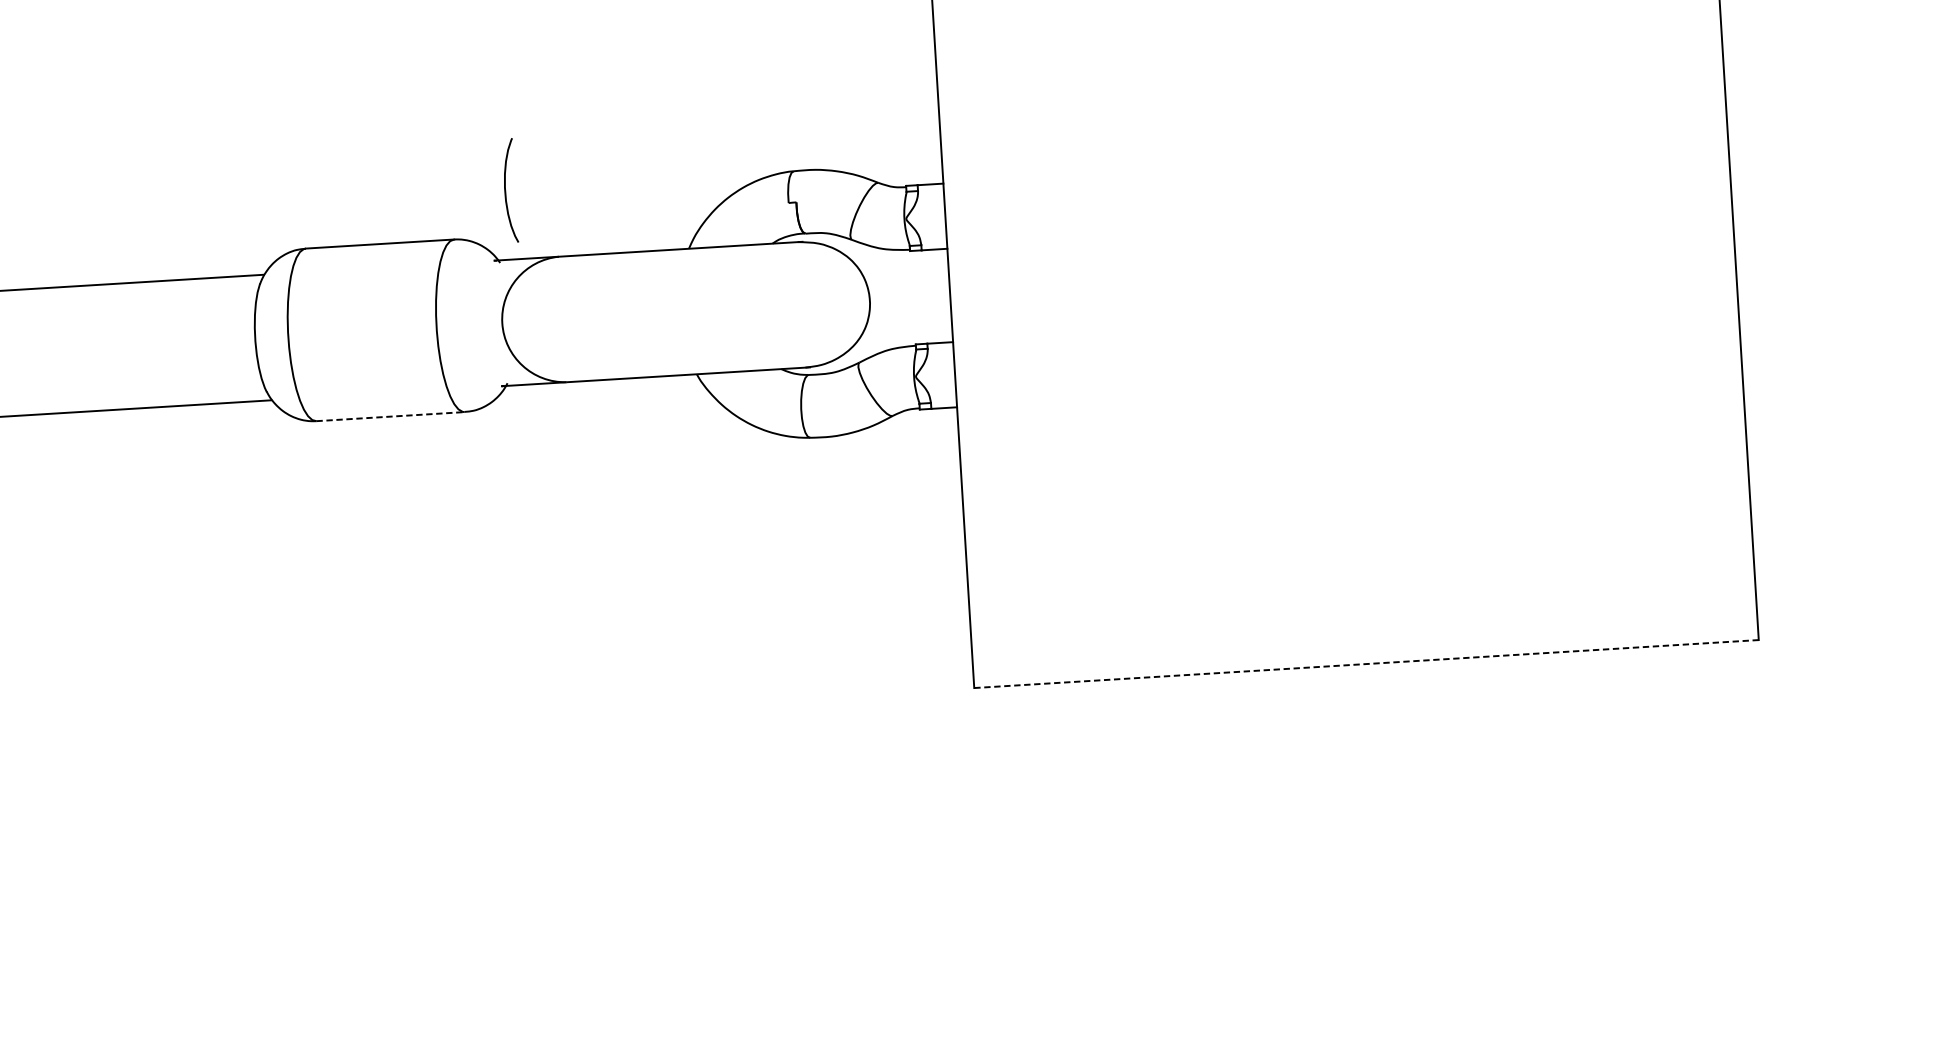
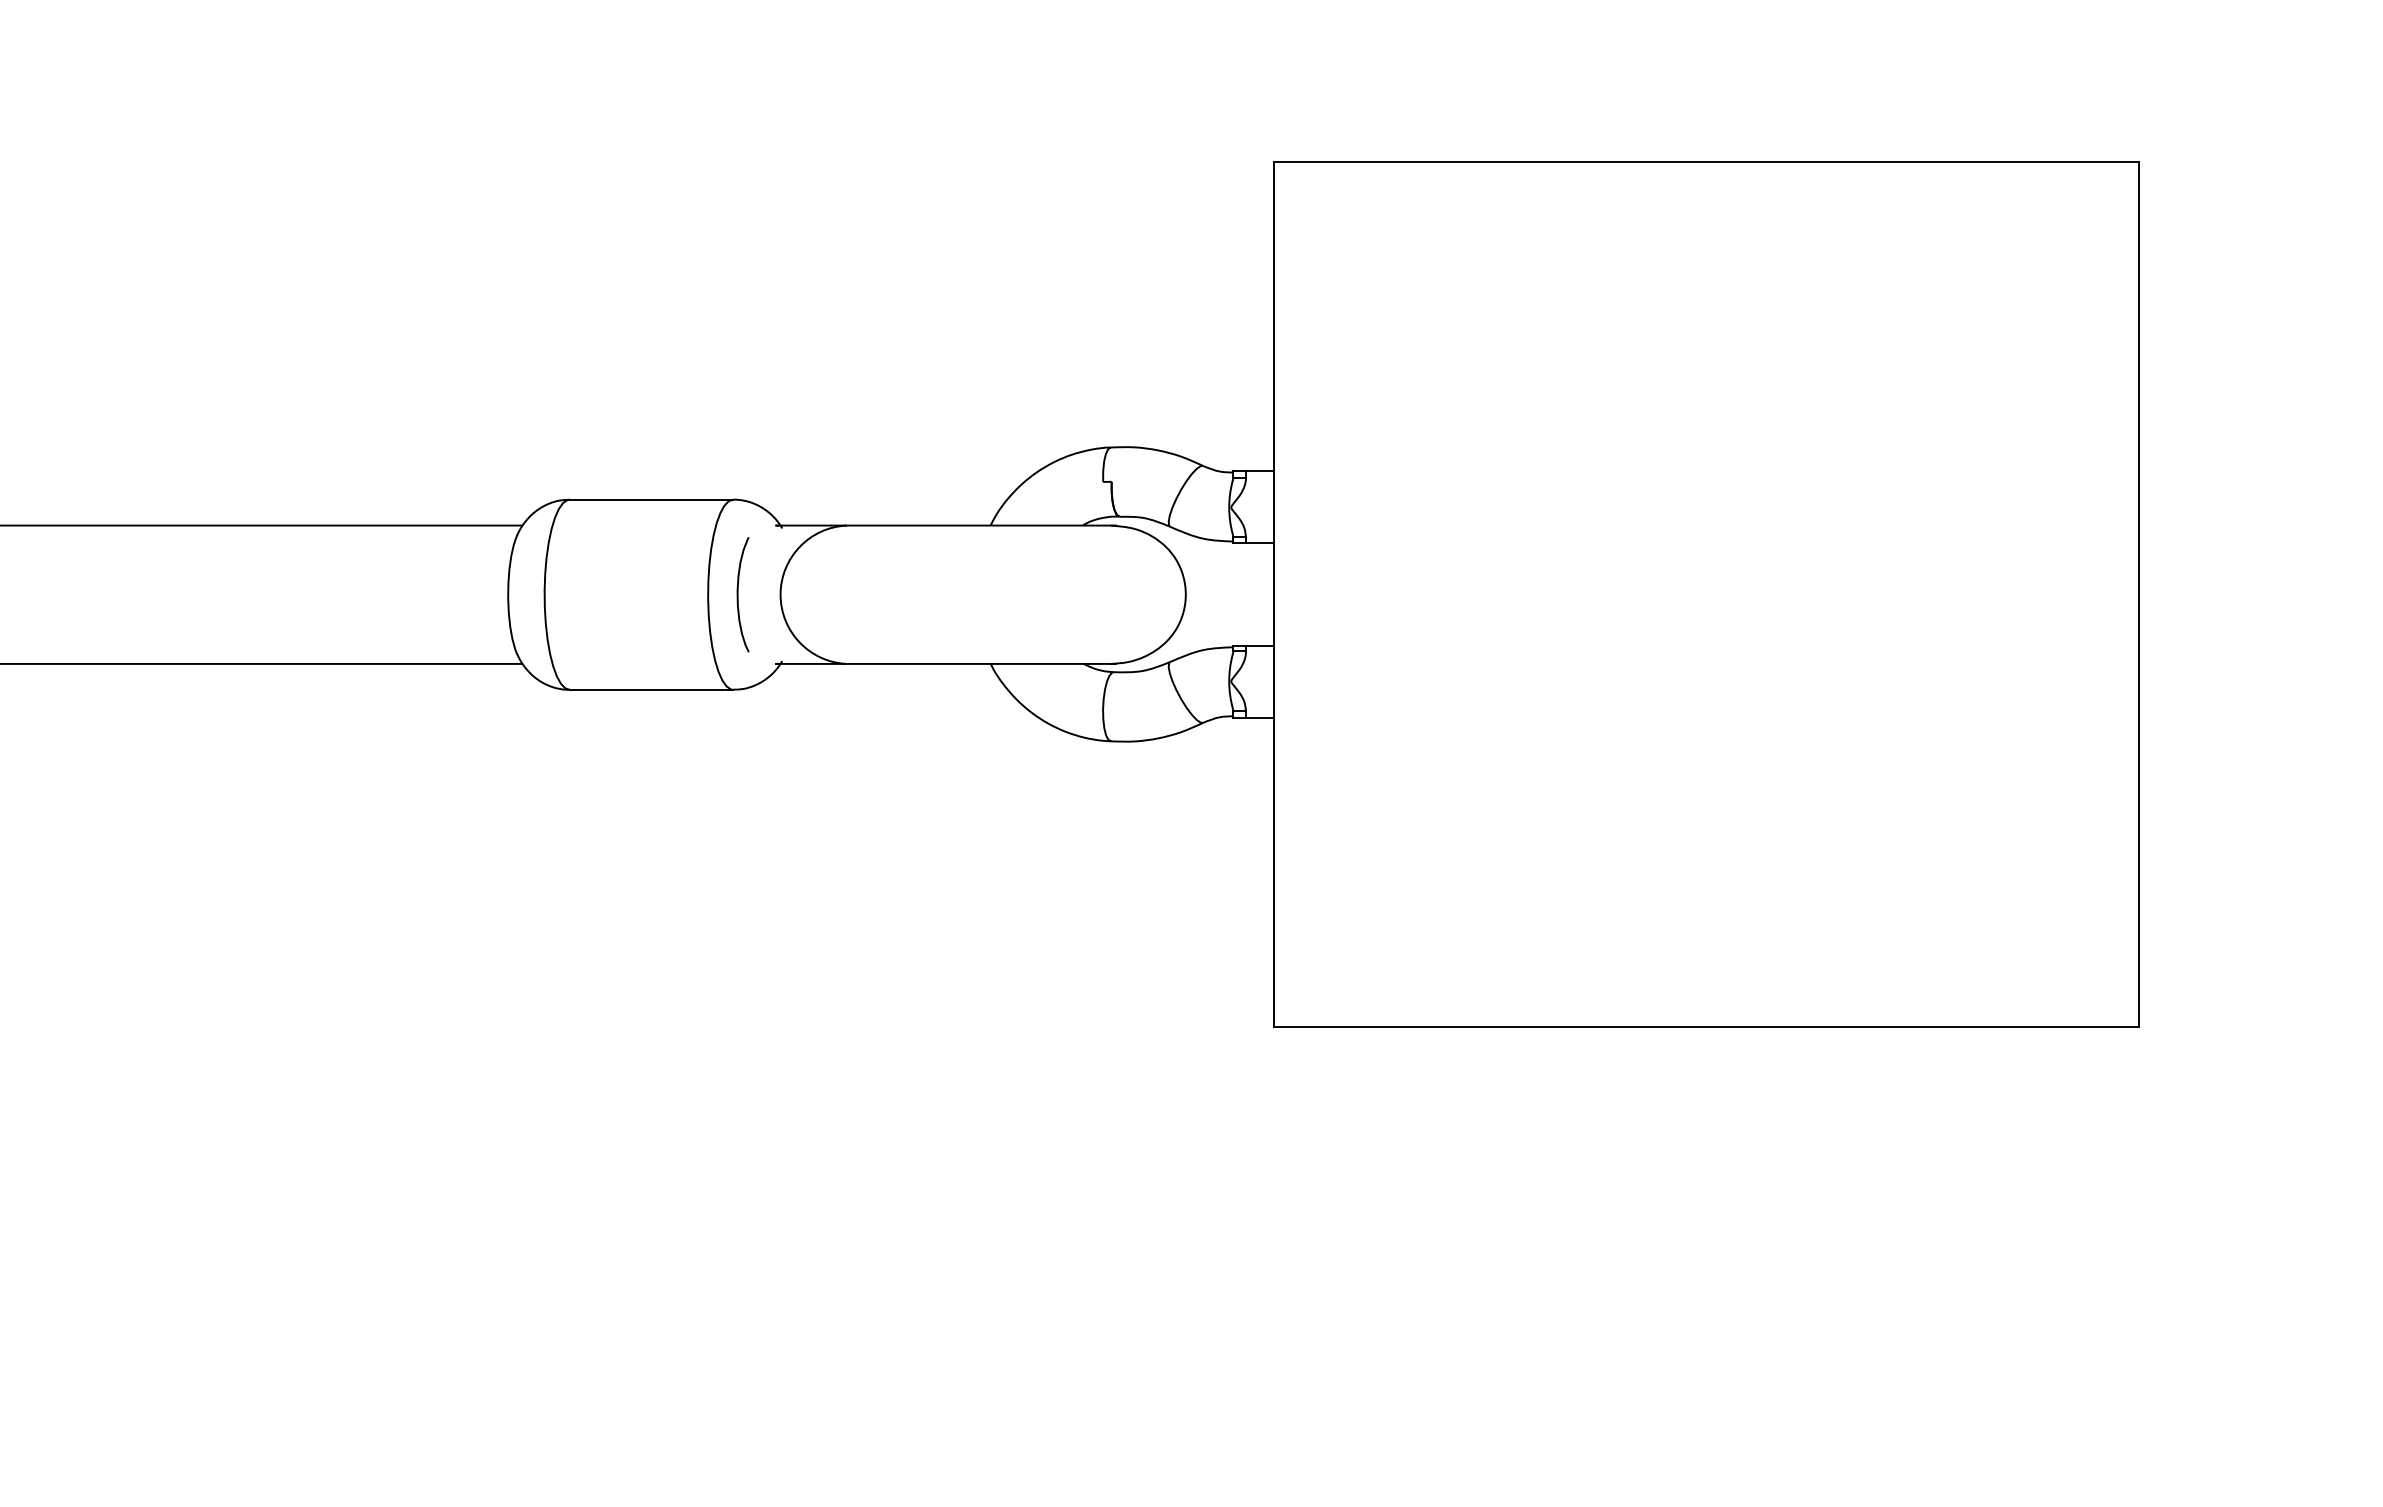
curve: (505, 190) -> (738, 594), moved
line: (390, 416) -> (651, 689), dashed -> solid
line: (1367, 664) -> (1707, 1027), dashed -> solid

